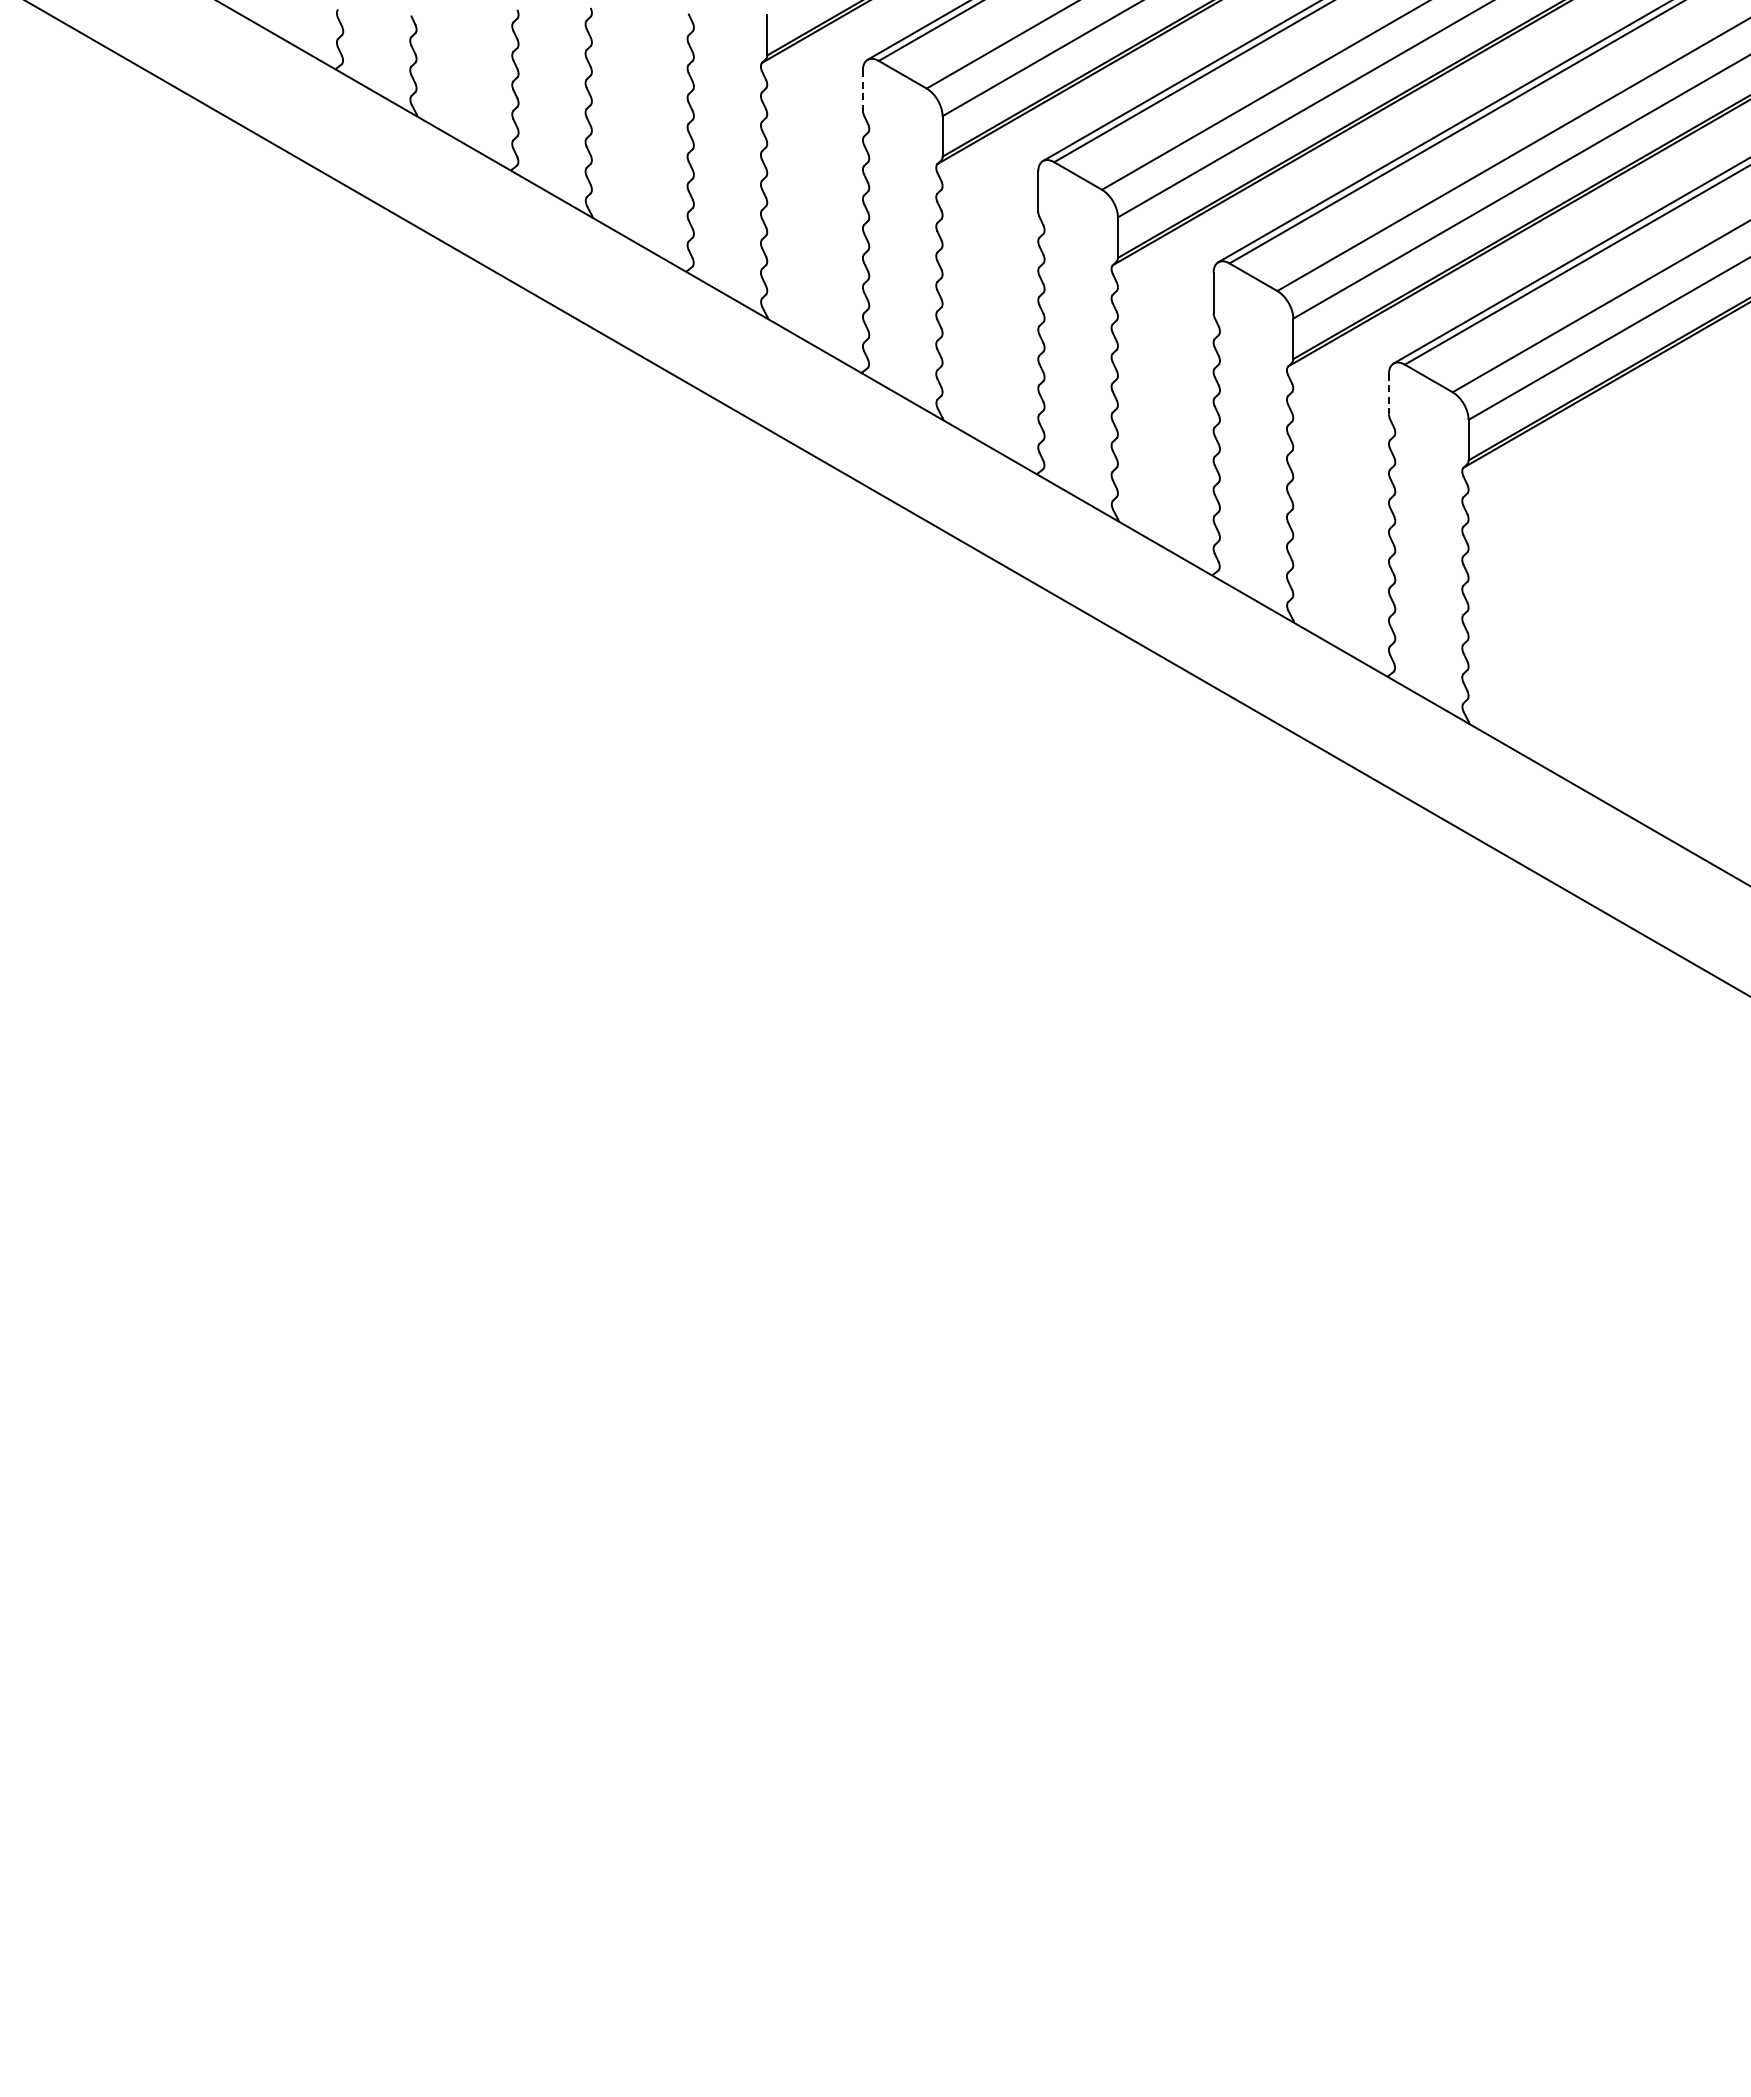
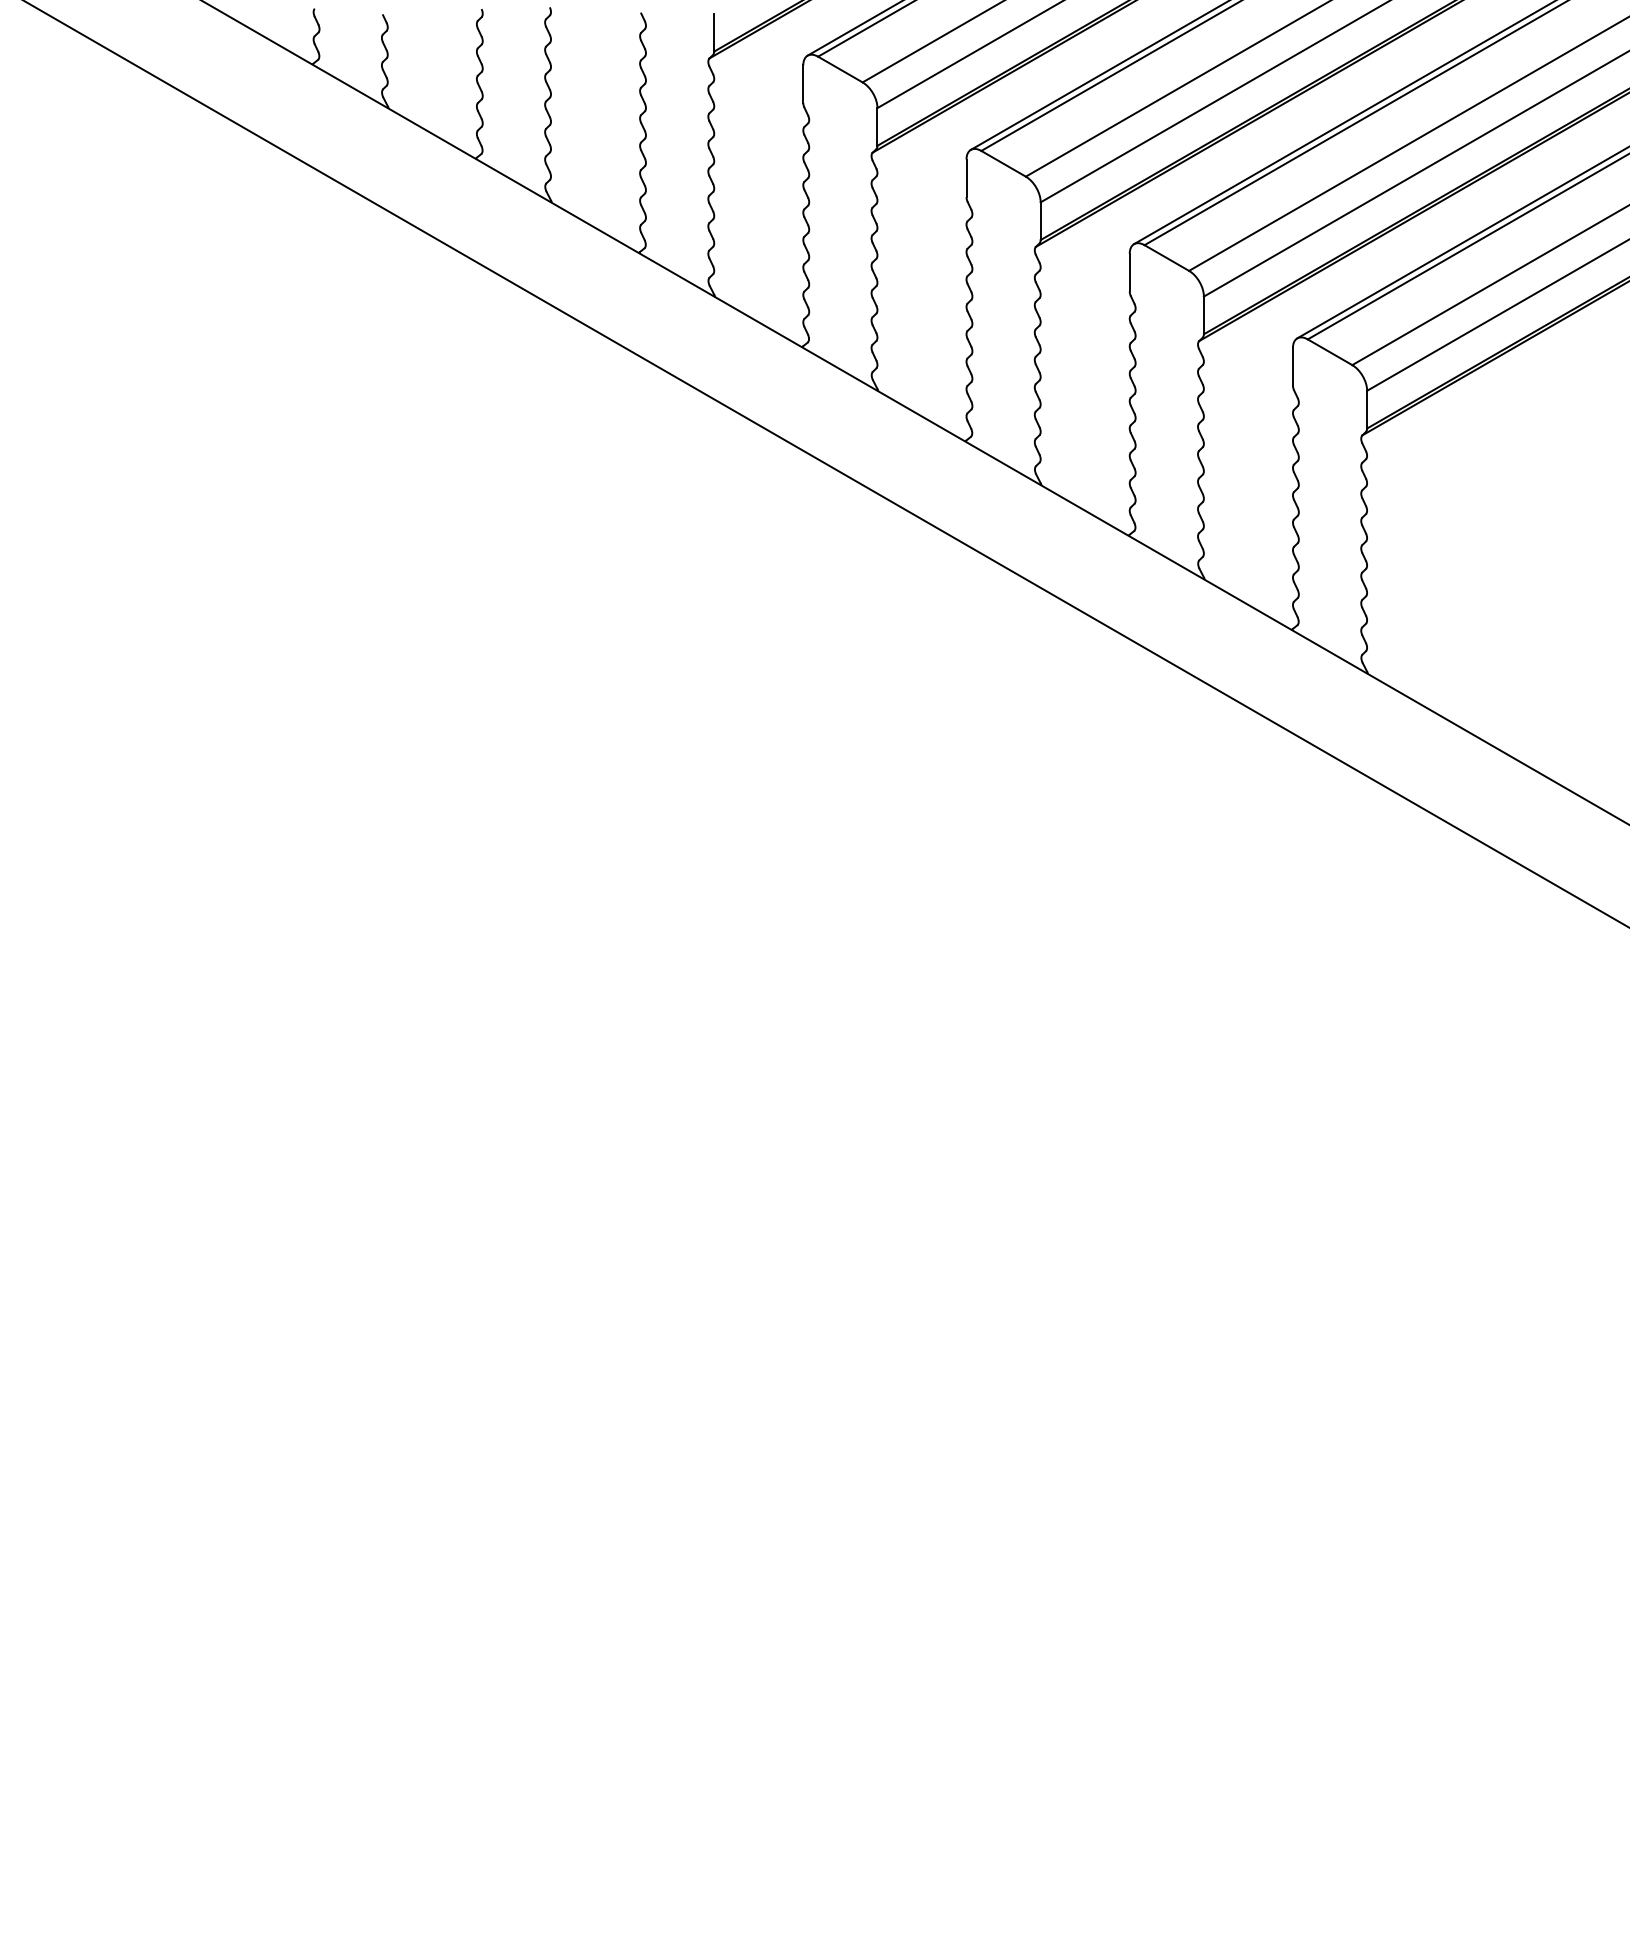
line: (862, 90) -> (802, 84), dashed -> solid
line: (1388, 394) -> (1292, 367), dashed -> solid

